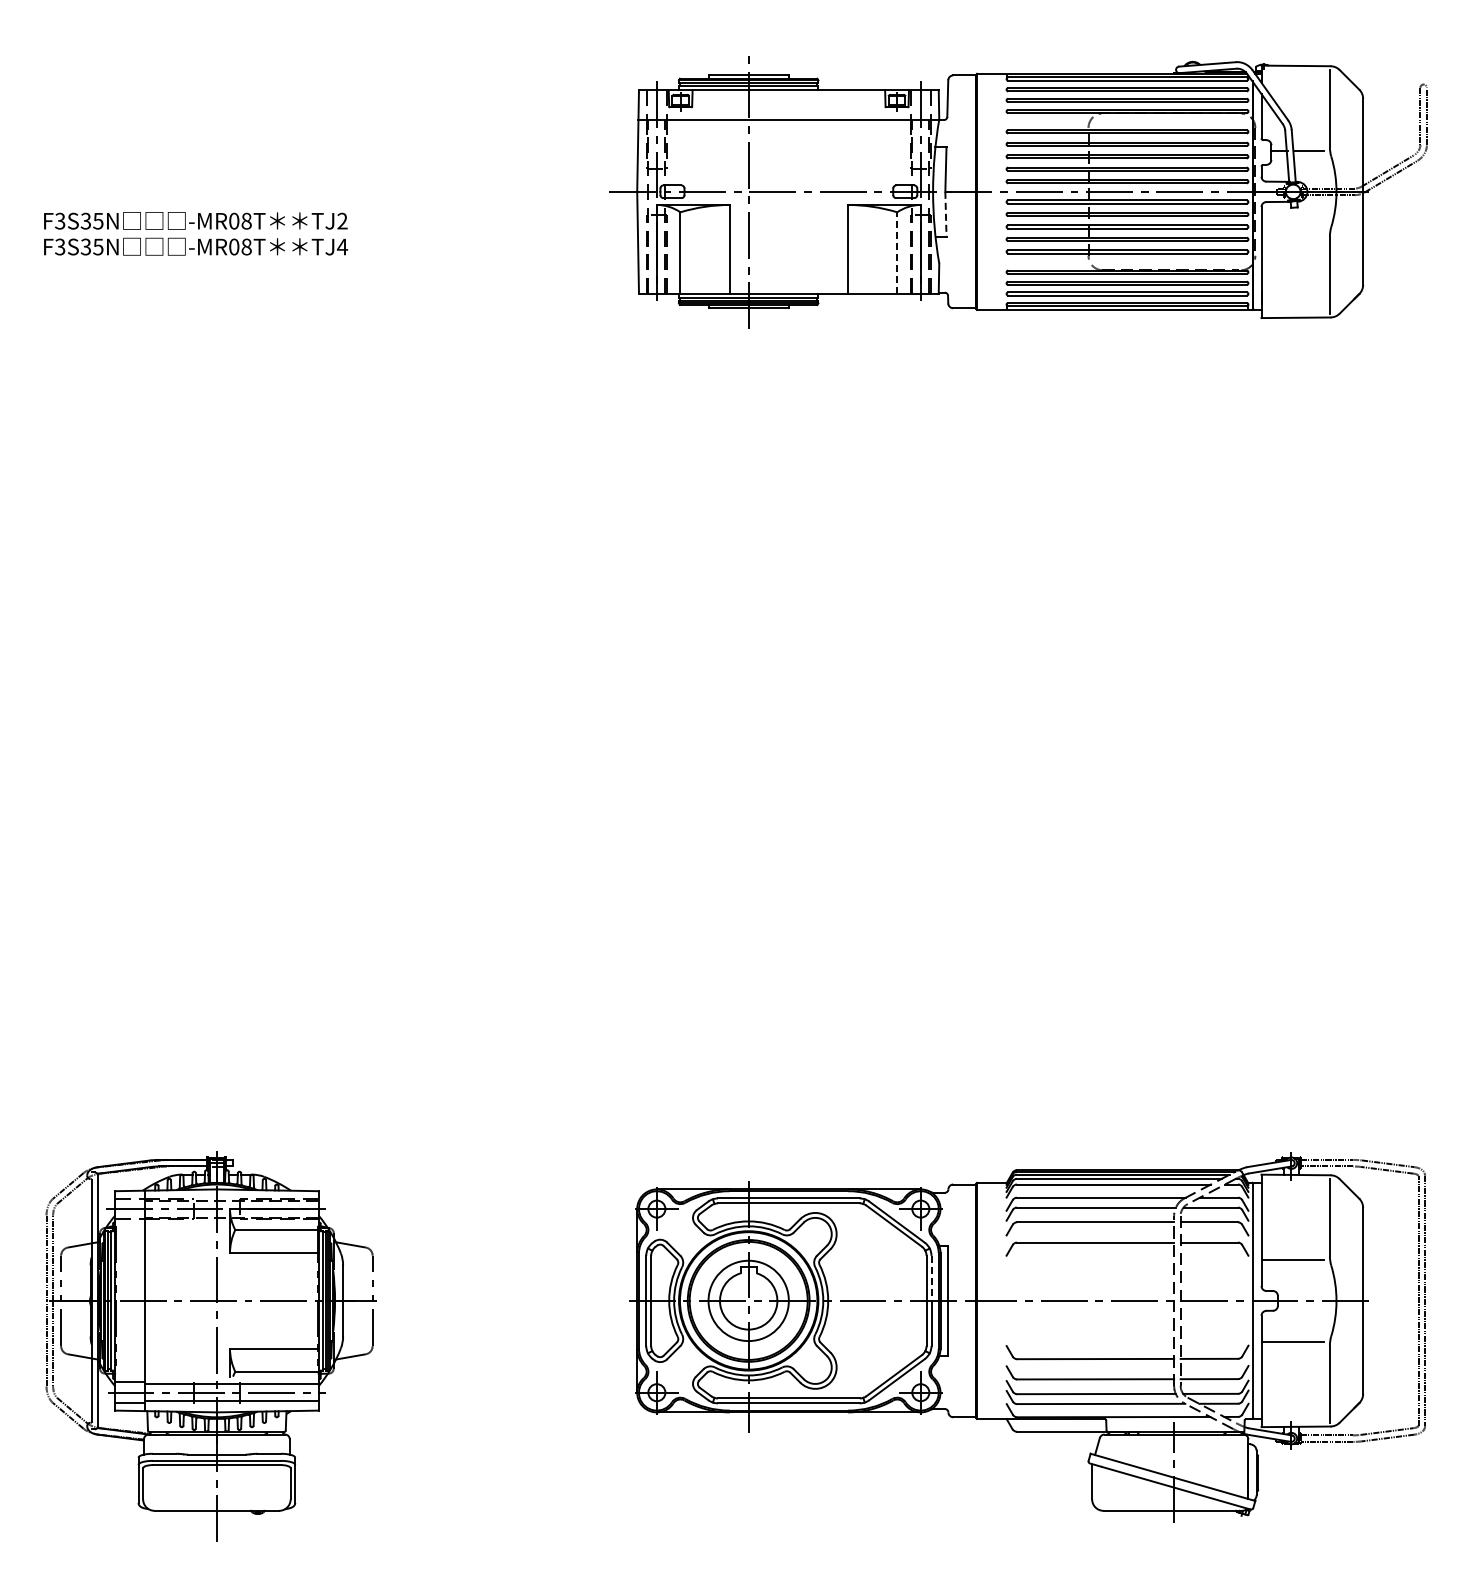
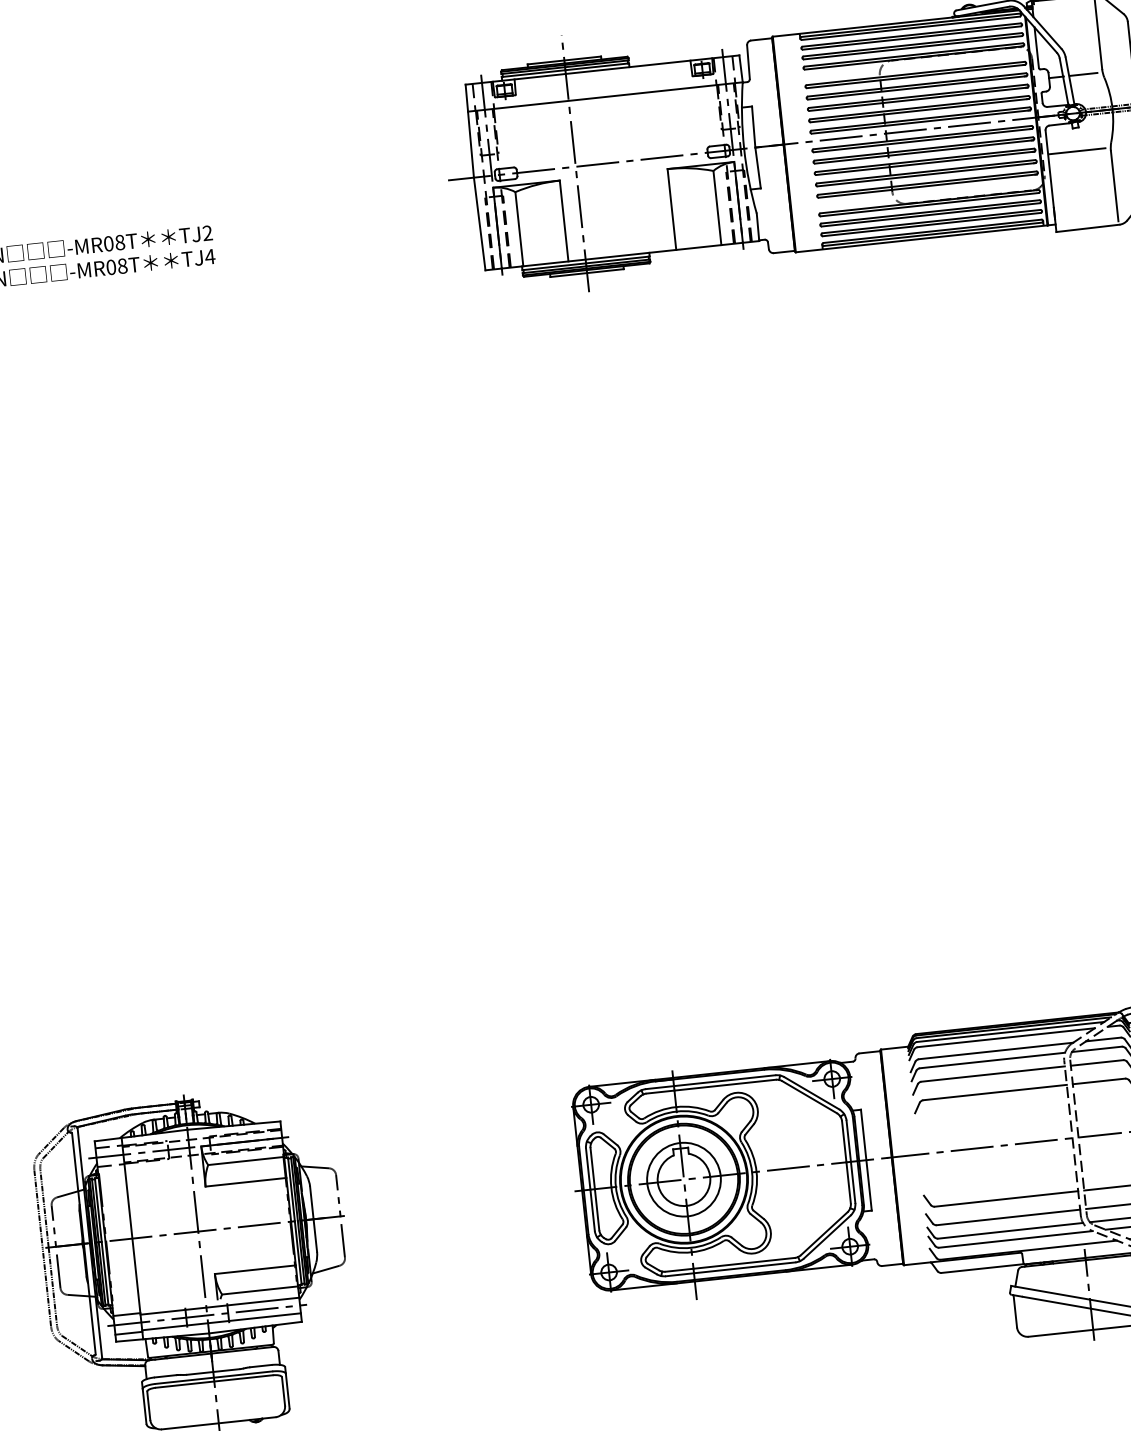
line: (945, 214) -> (757, 168), dashed -> solid
line: (1293, 233) -> (1077, 151), added
line: (897, 252) -> (717, 207), dashed -> solid
line: (931, 1278) -> (848, 1141), dashed -> solid

